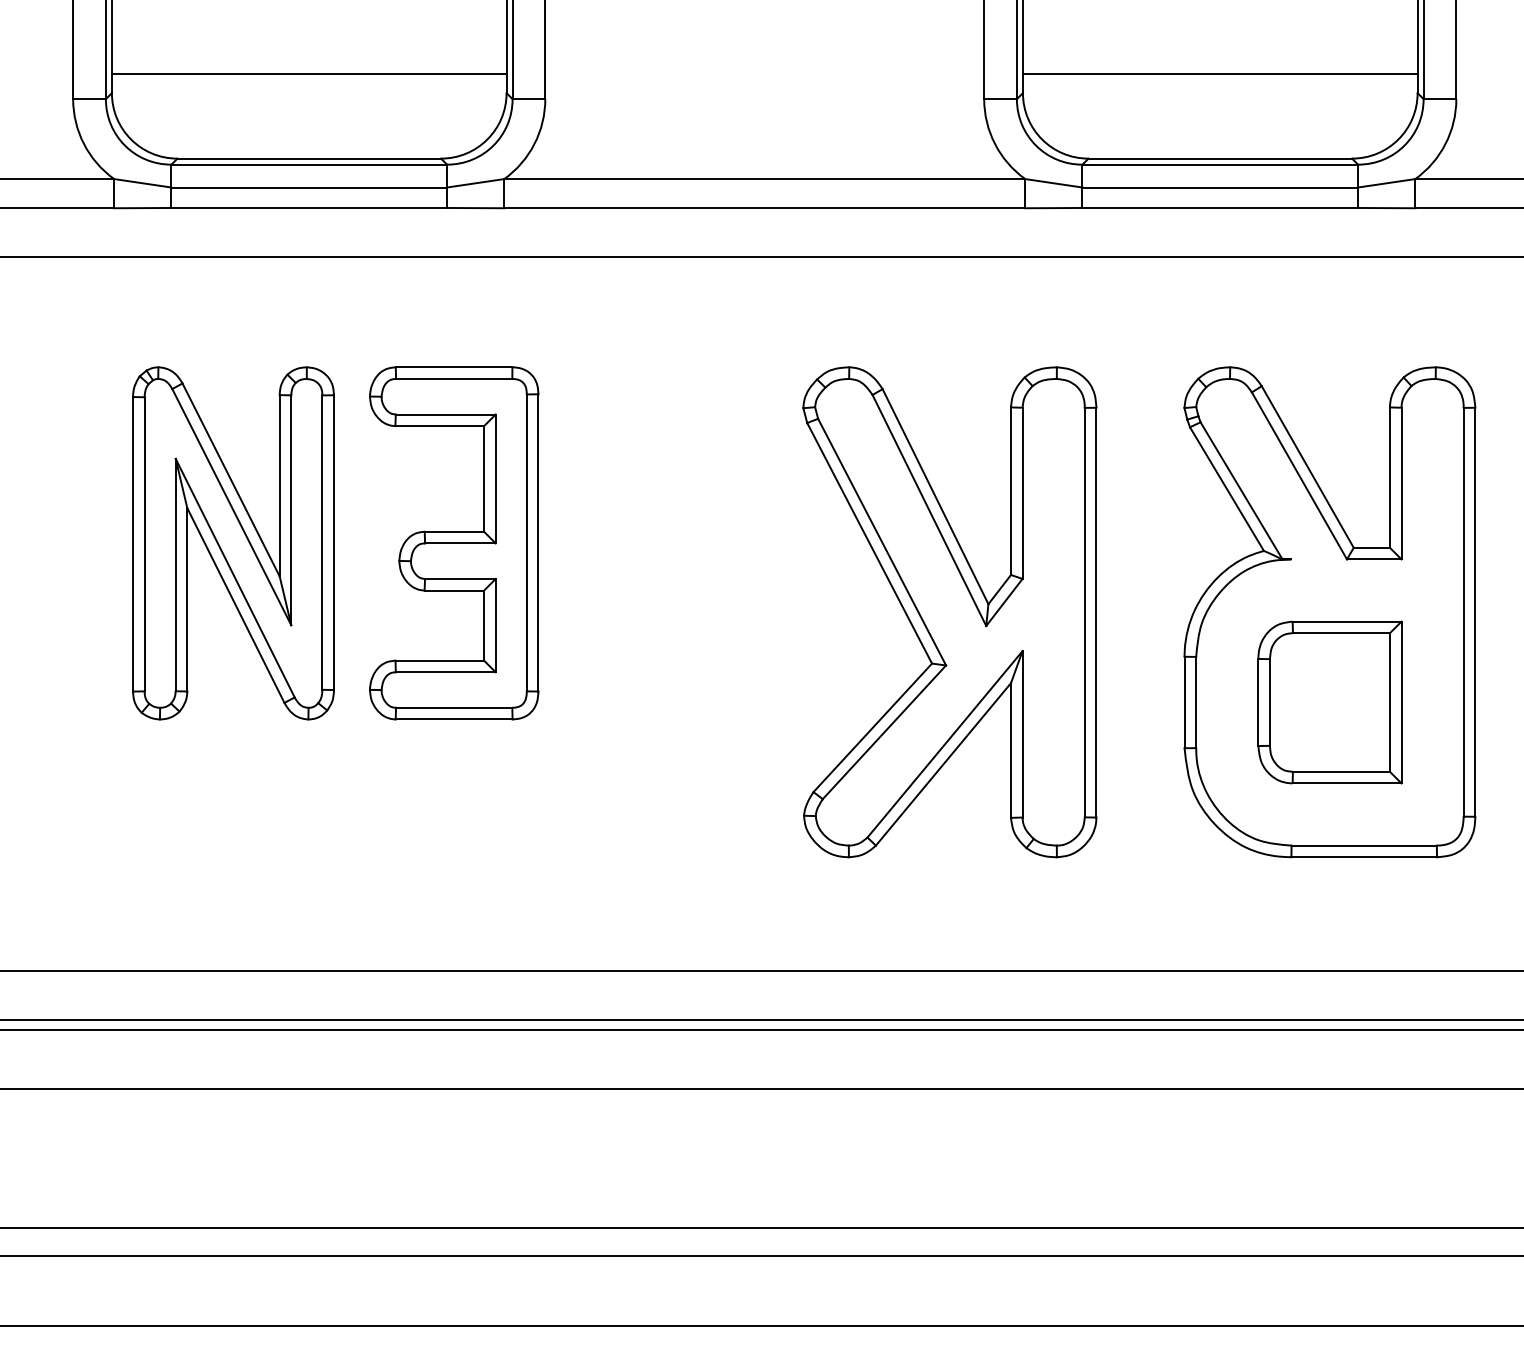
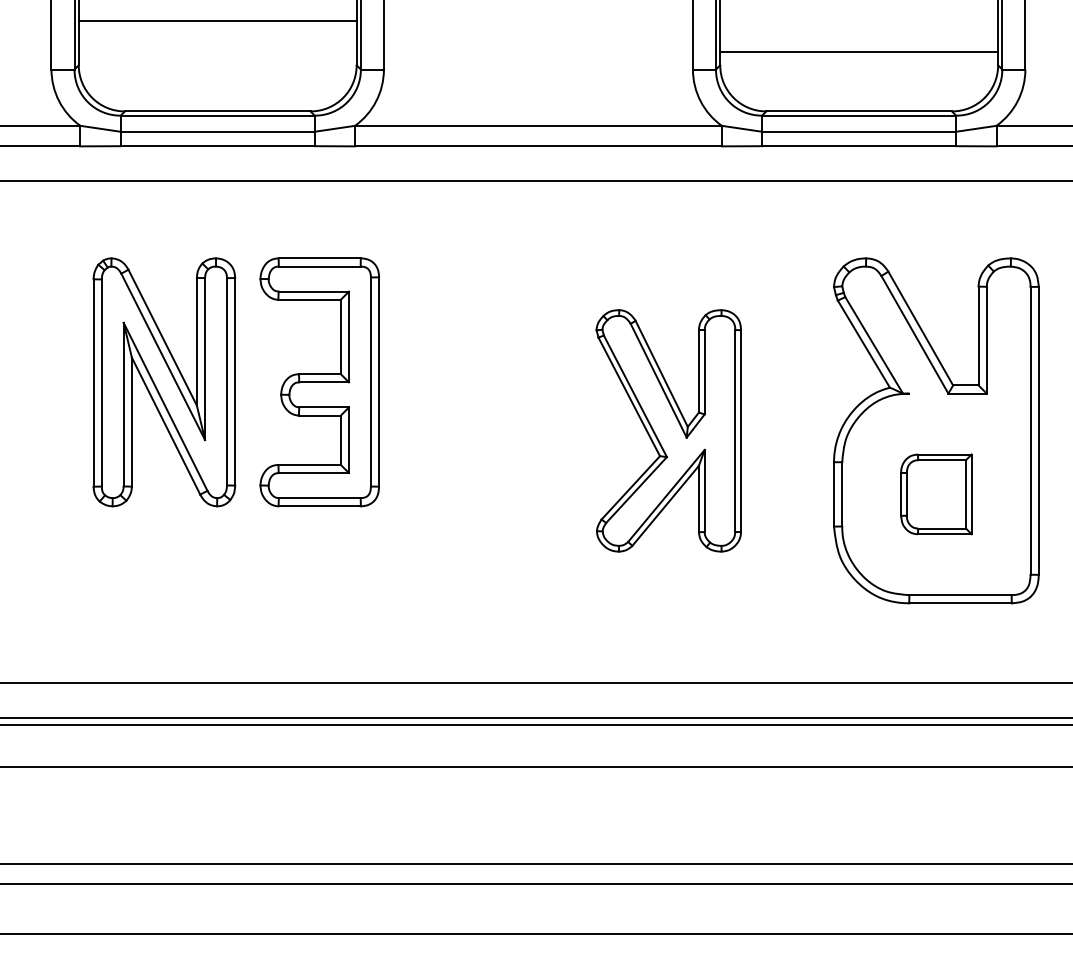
line: (308, 73) -> (217, 21), moved
part: (949, 612) -> (668, 431), size x0.7
part: (1329, 702) -> (936, 494), size x0.7

